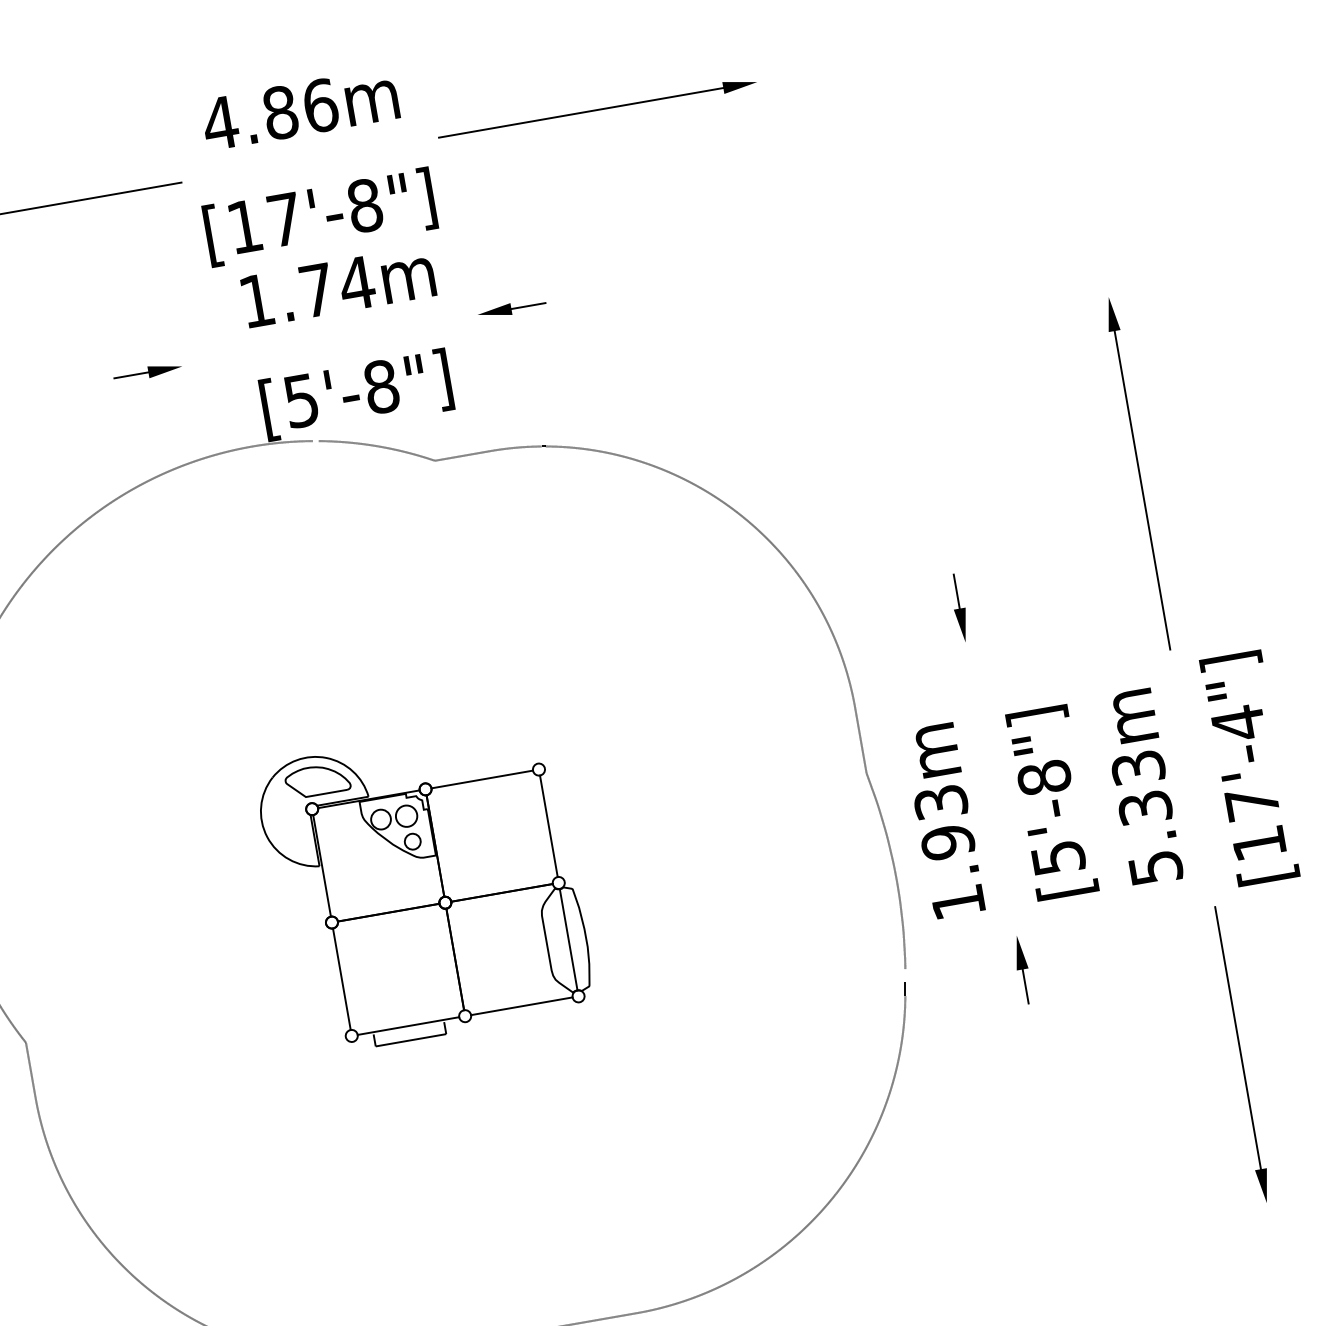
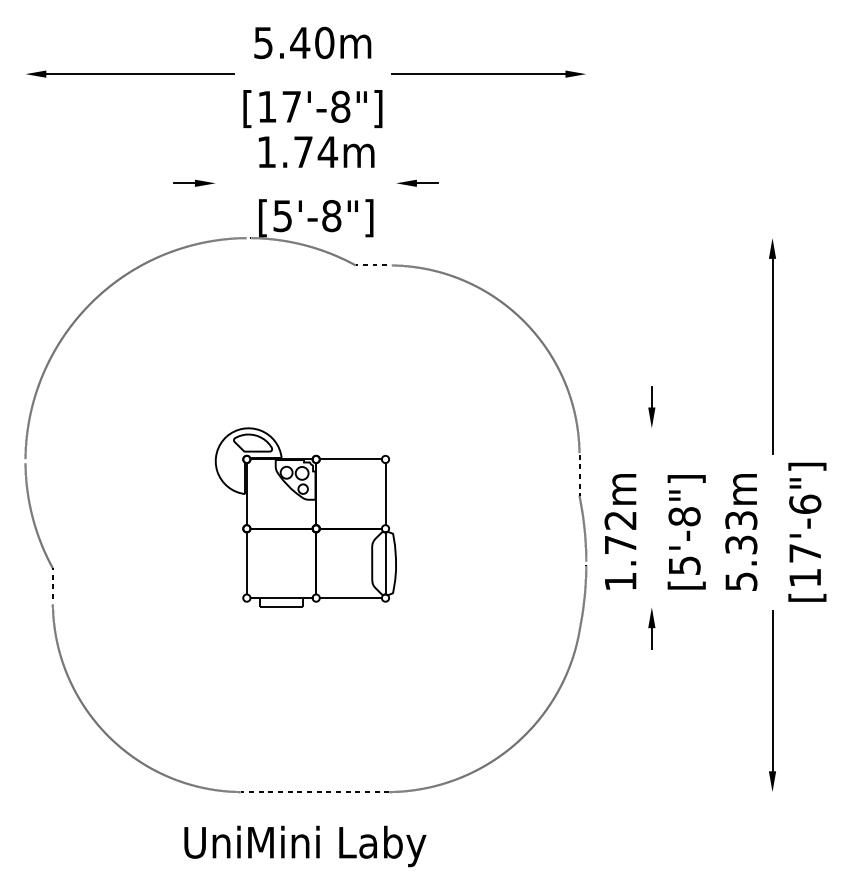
text: (269, 113) -> (293, 42), 4.86m -> 5.40m
text: (1238, 723) -> (805, 504), [17'-4"] -> [17'-6"]
text: (944, 821) -> (620, 532), 1.93m -> 1.72m

